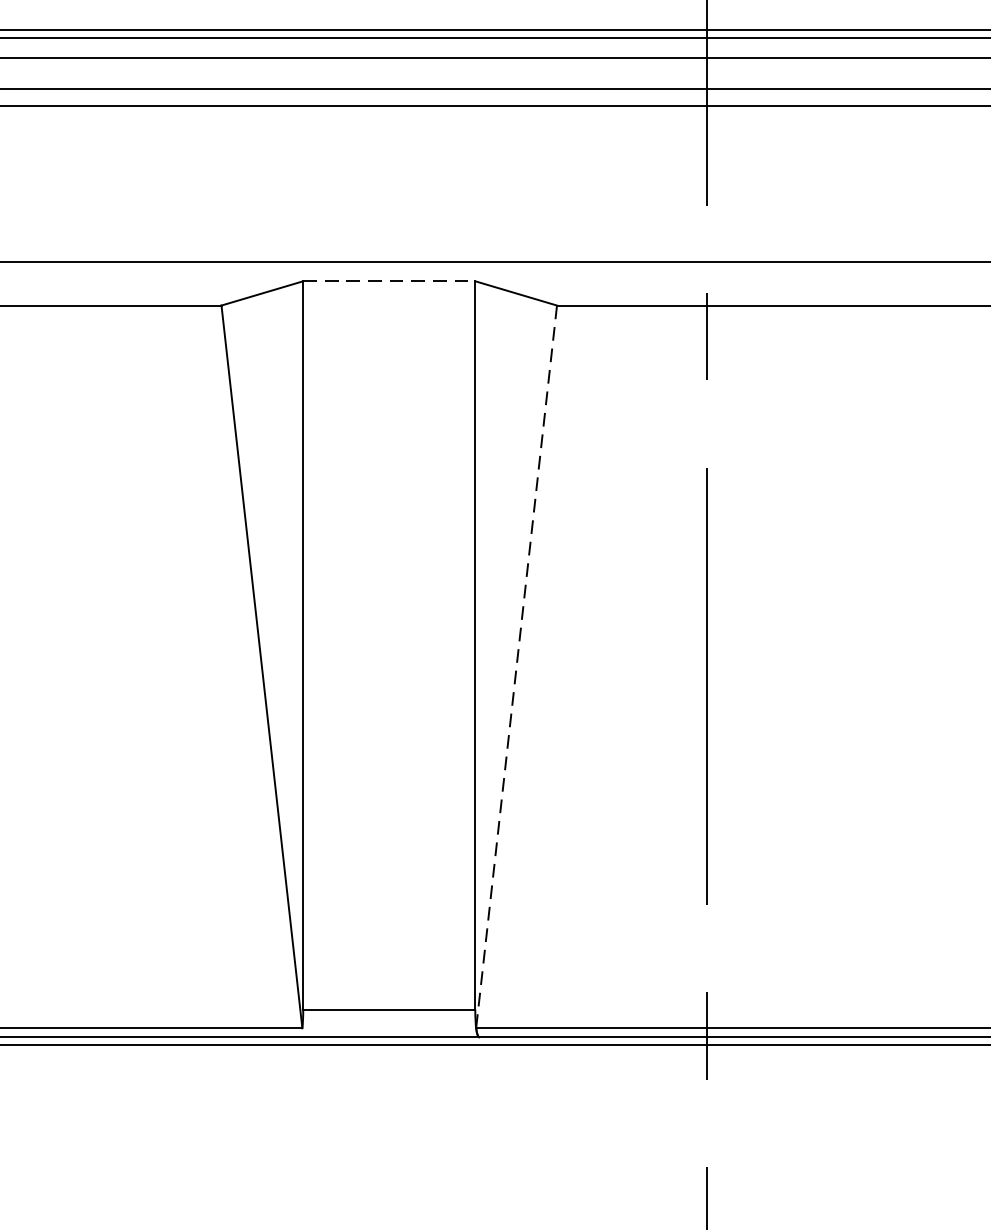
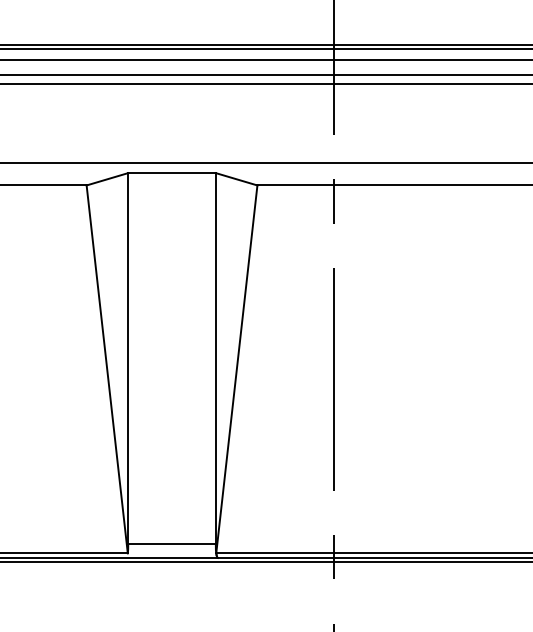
line: (390, 282) -> (172, 173), dashed -> solid
line: (515, 667) -> (236, 369), dashed -> solid

